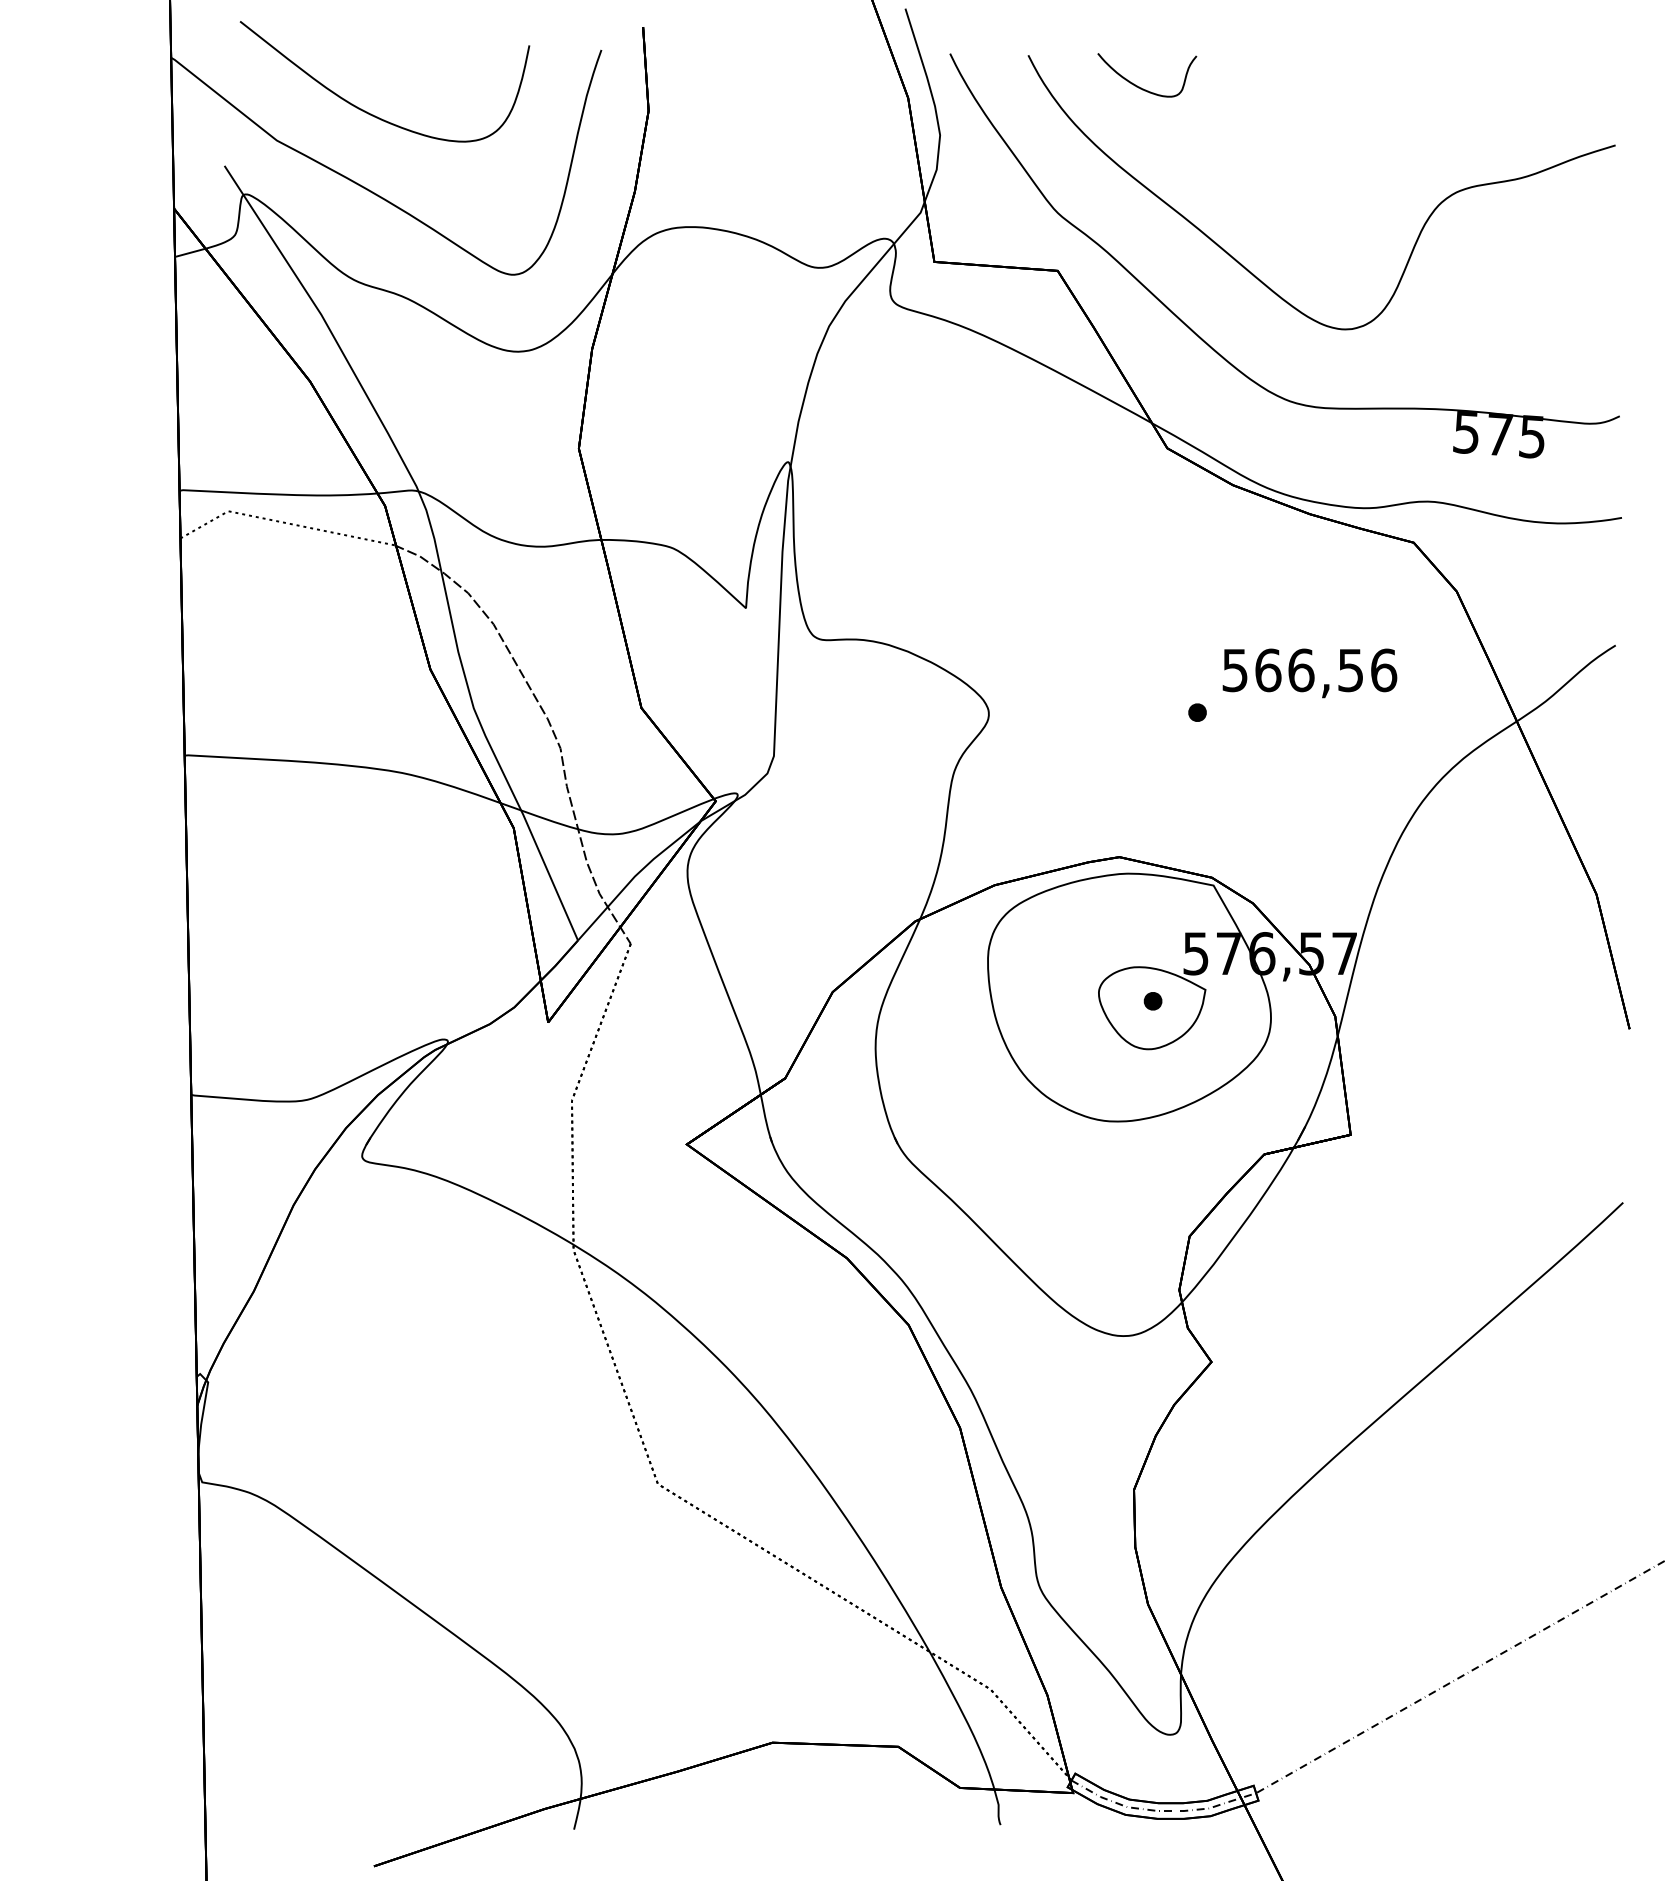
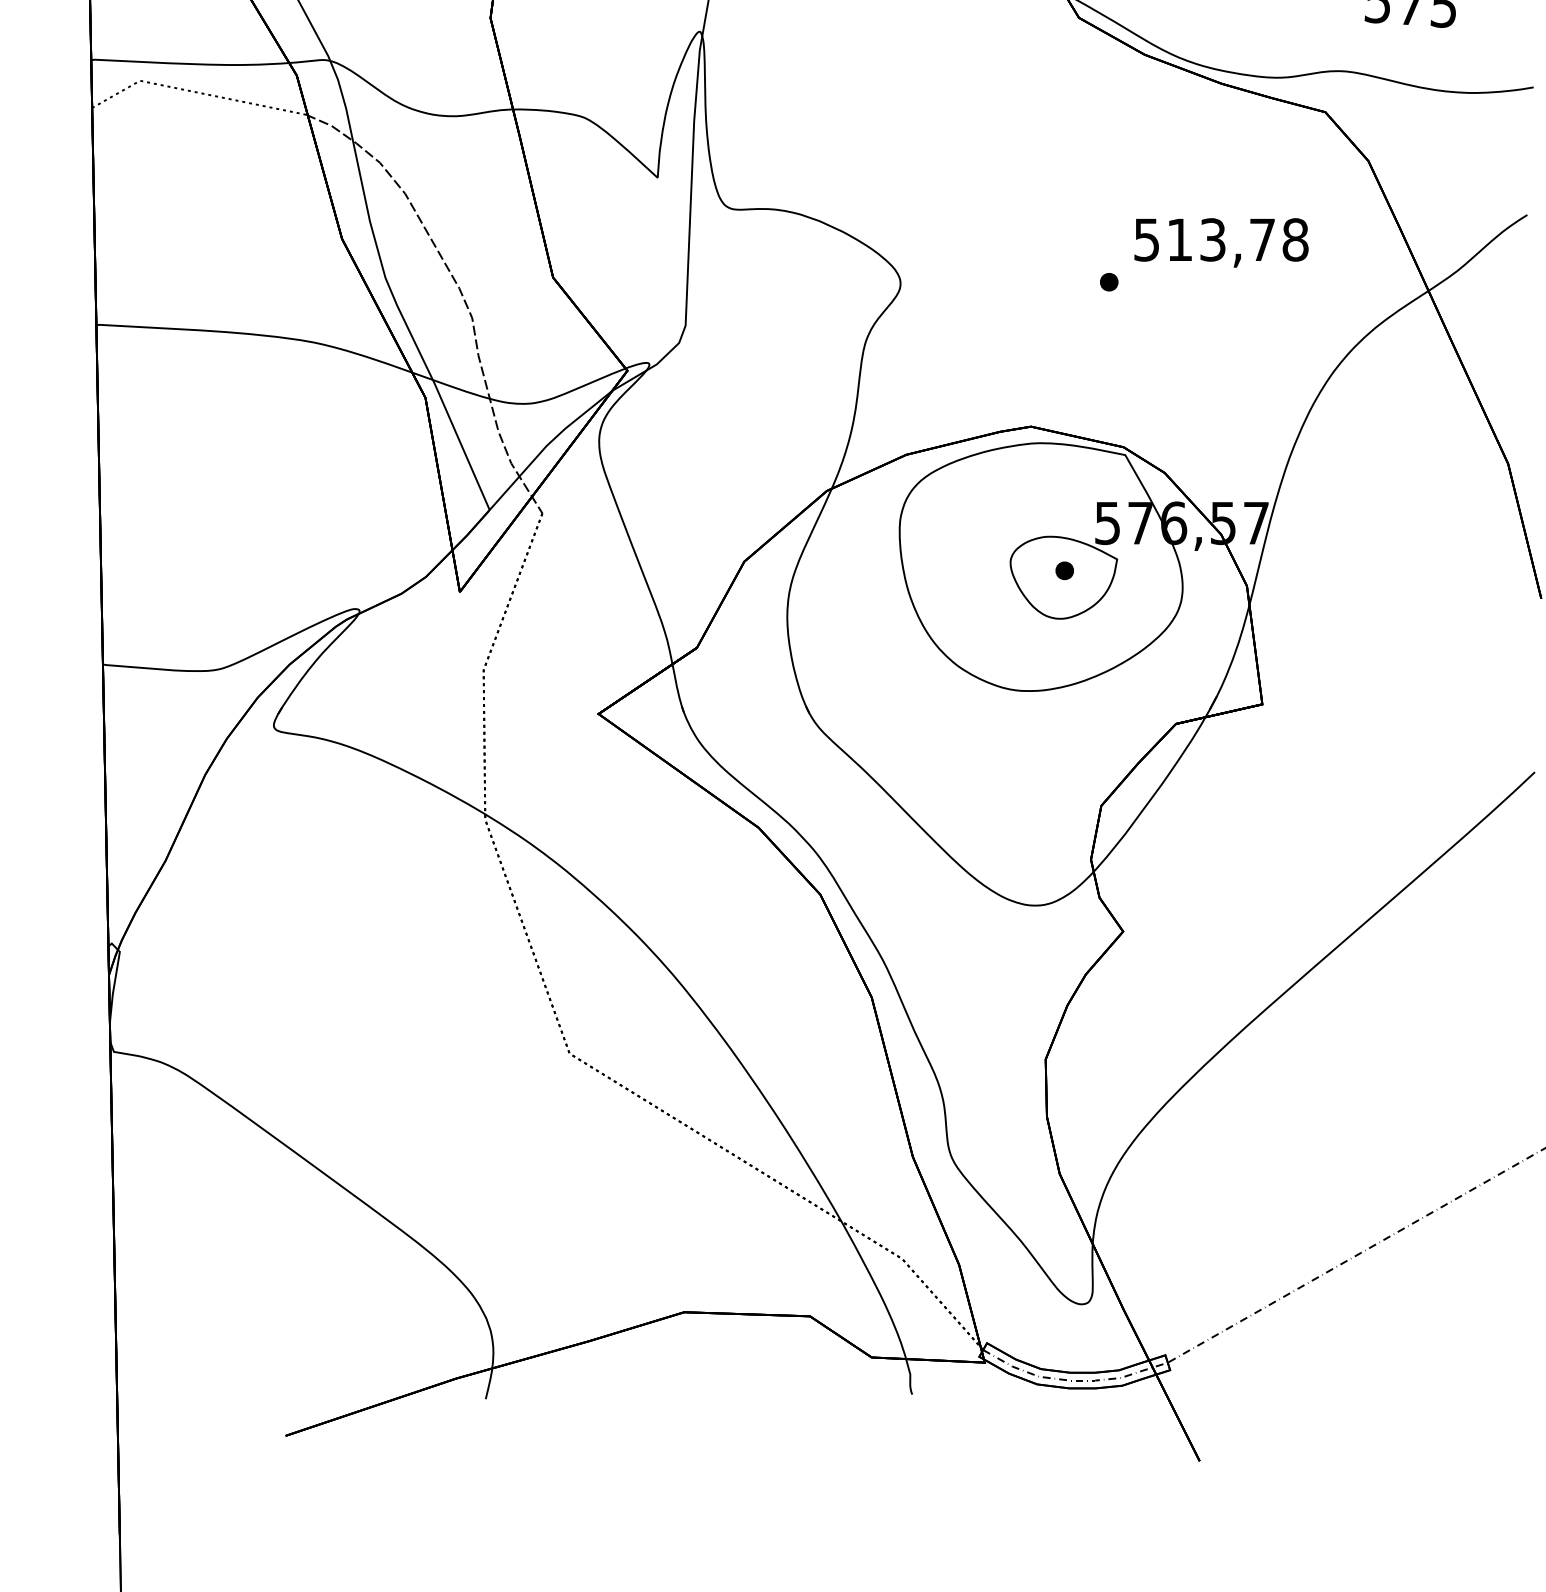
text: (1326, 670) -> (1238, 240), 566,56 -> 513,78

